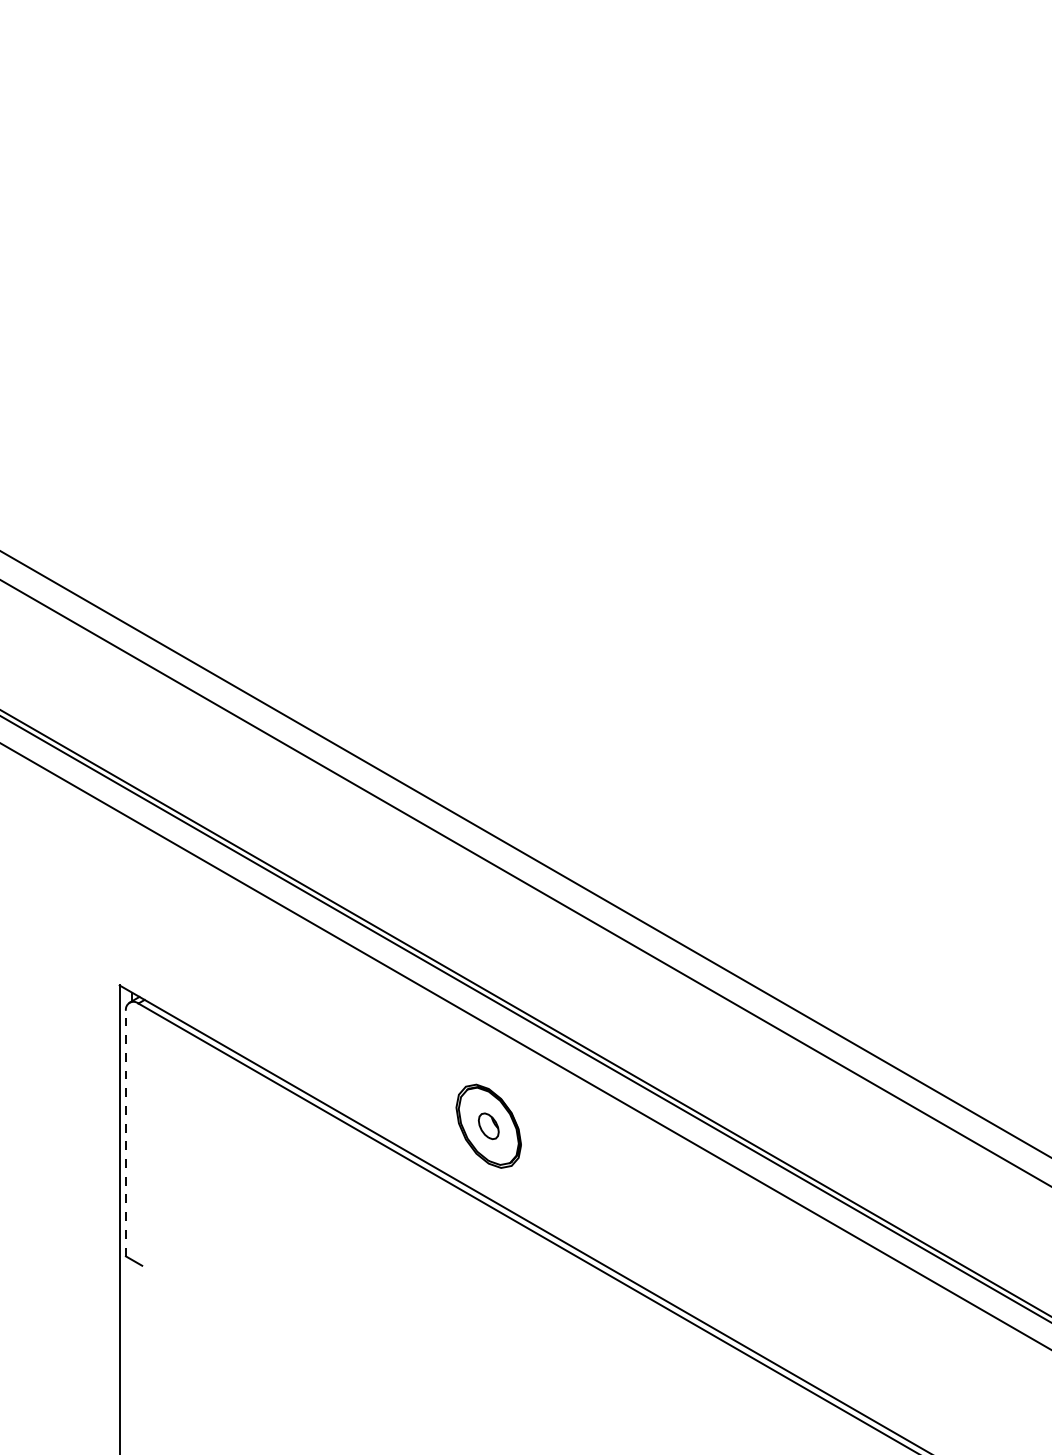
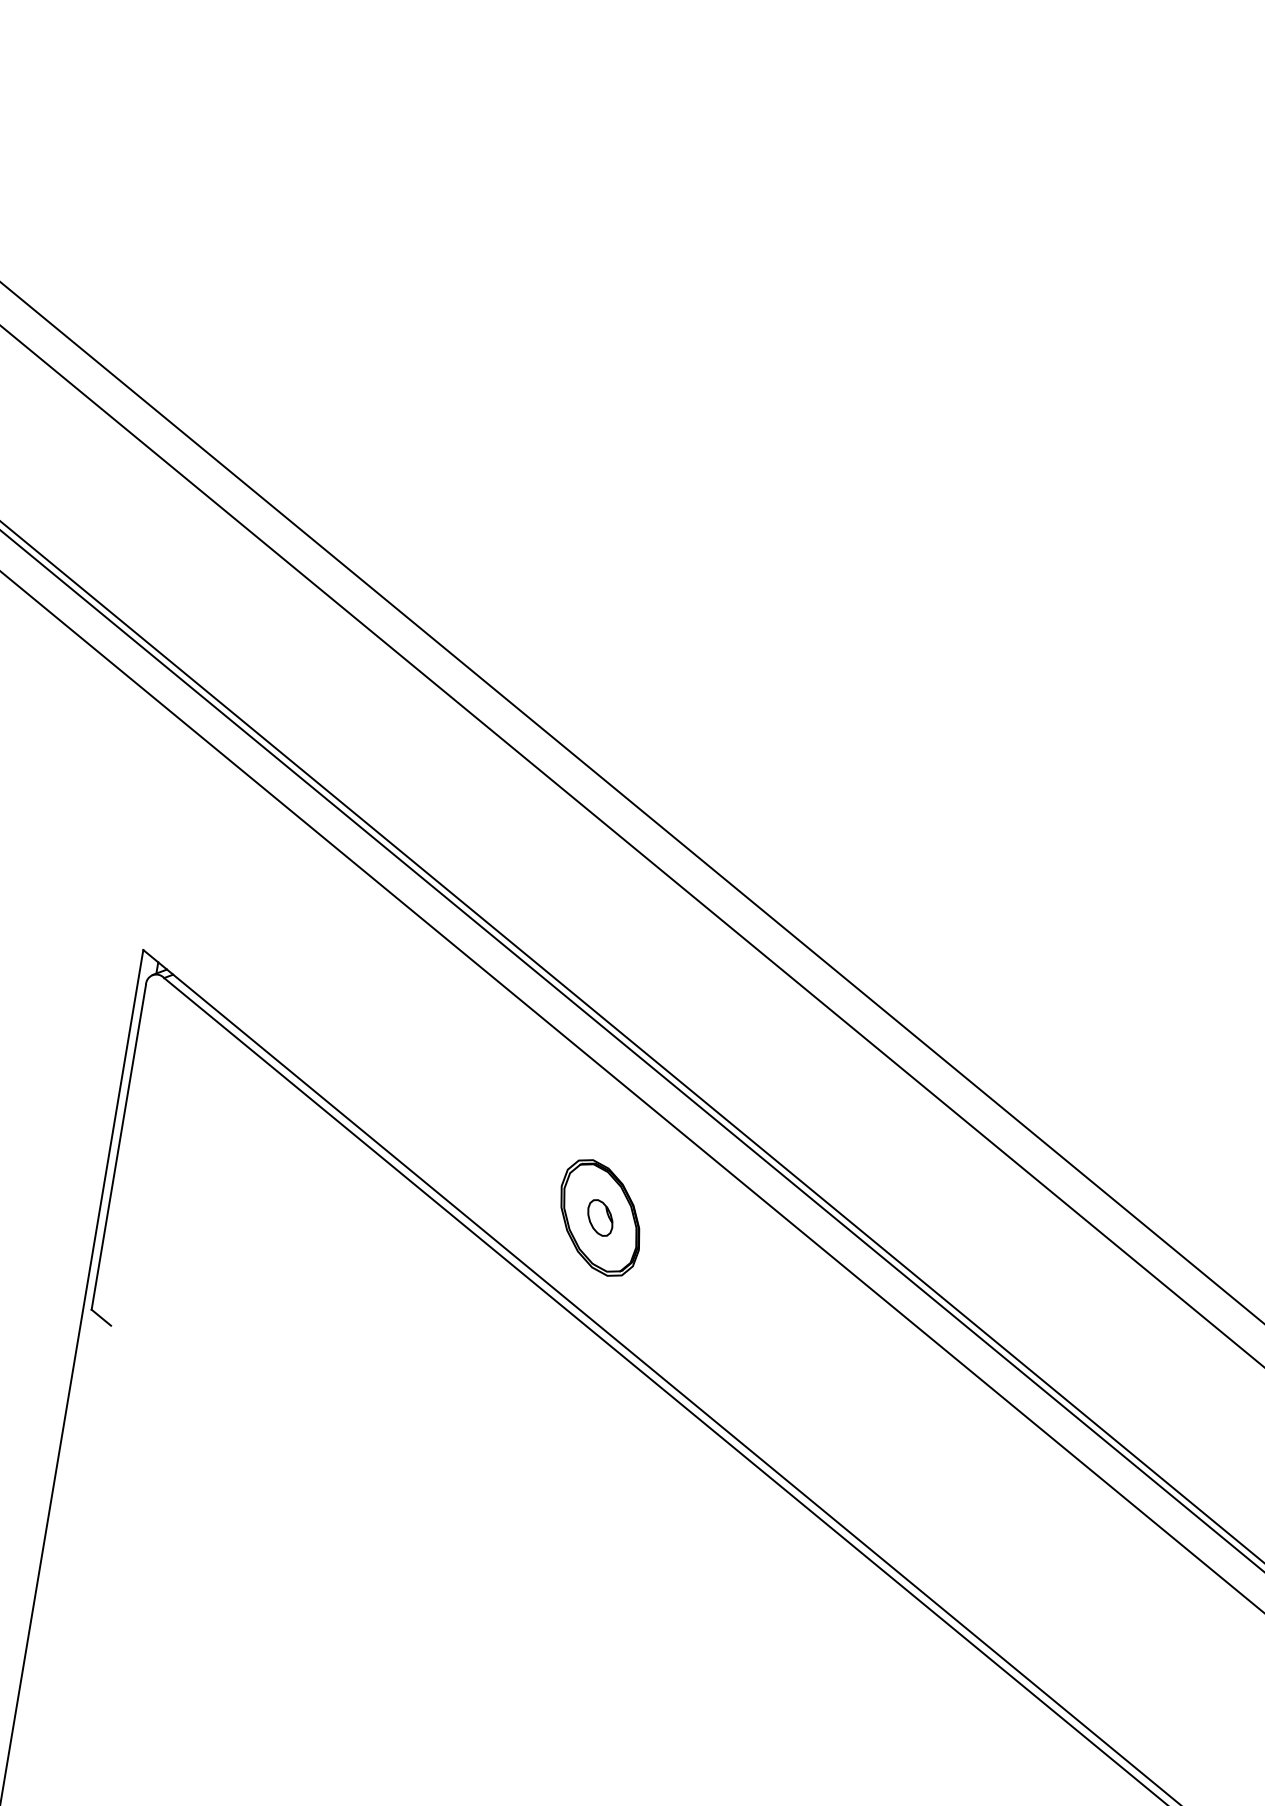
line: (125, 1133) -> (118, 1147), dashed -> solid

